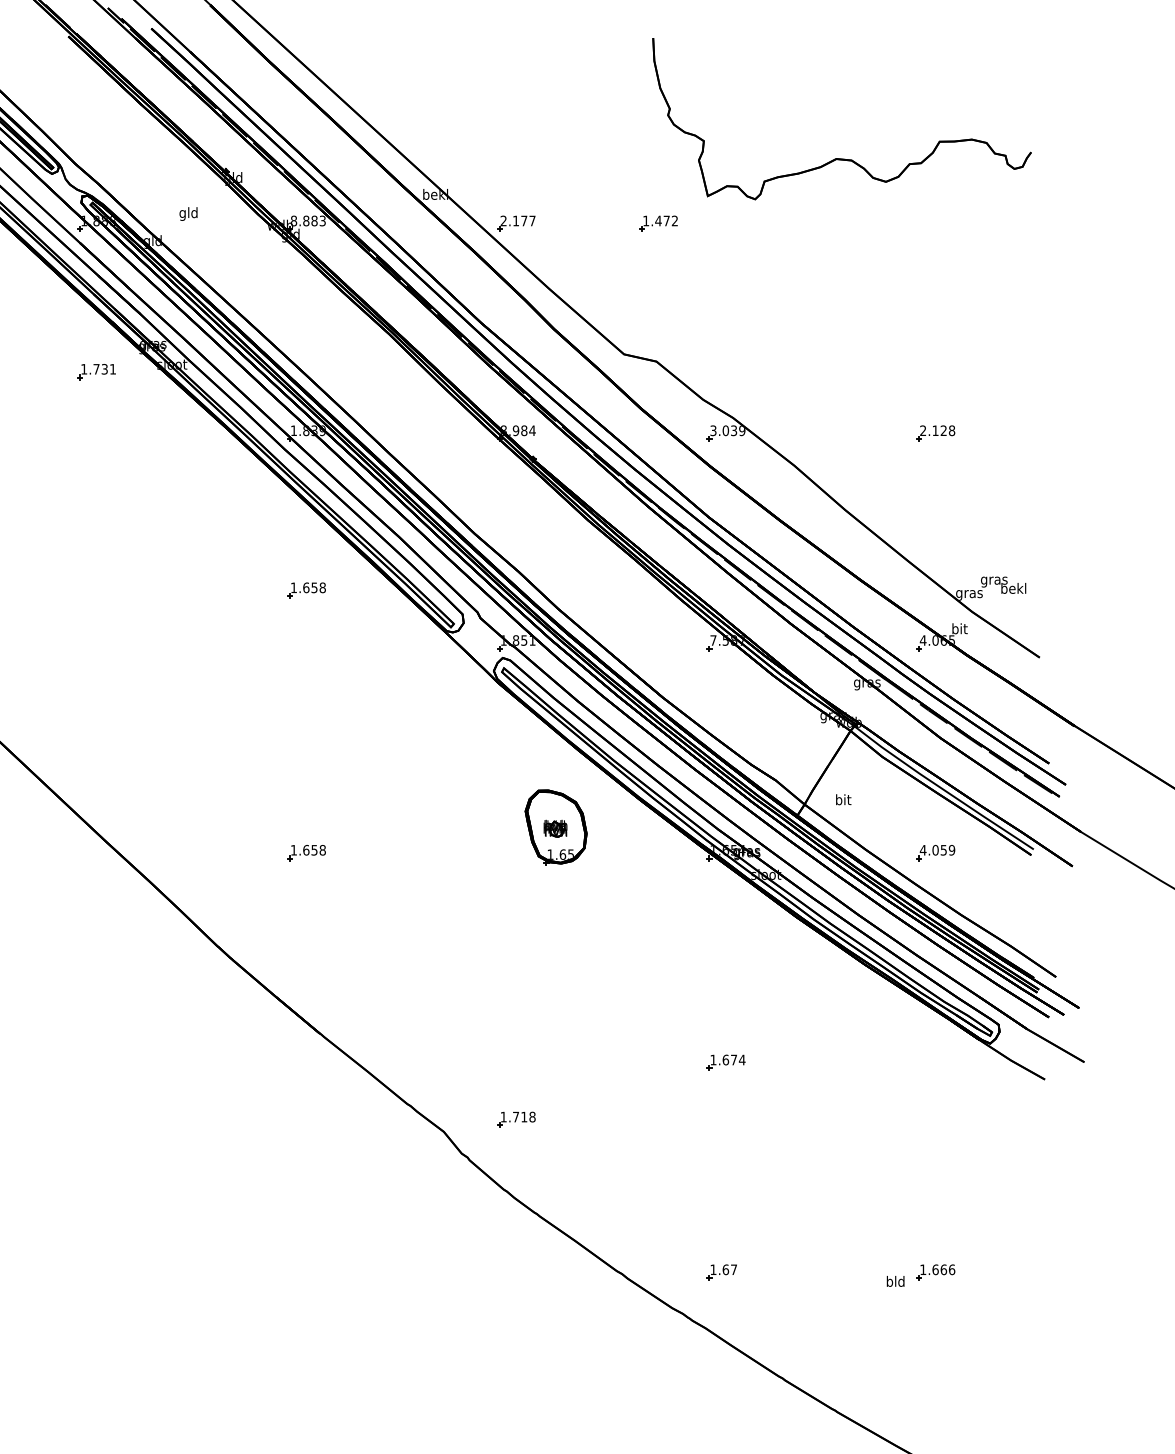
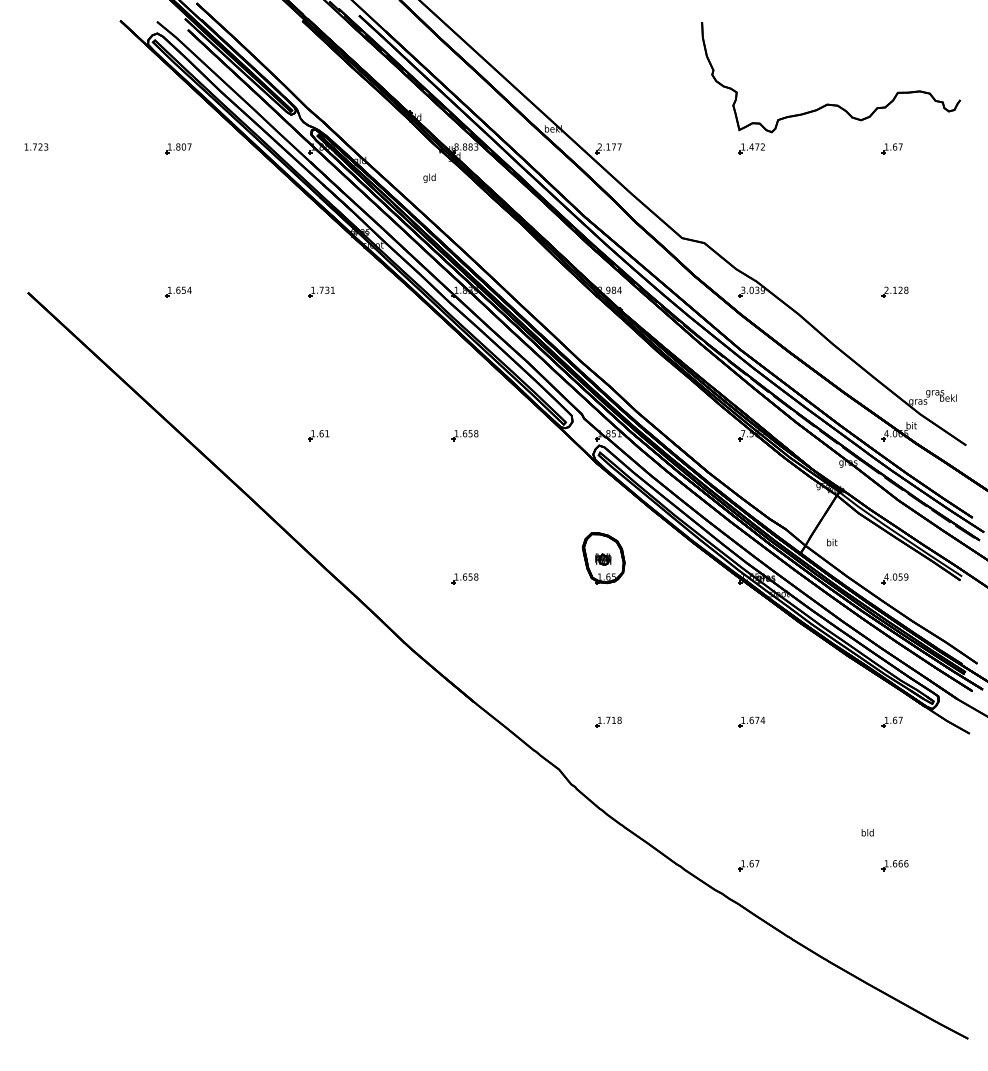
text: (188, 212) -> (429, 177), moved
part: (658, 223) -> (751, 148), moved
part: (930, 223) -> (891, 148), added
part: (96, 370) -> (321, 291), moved
part: (305, 590) -> (464, 435), moved
part: (91, 643) -> (318, 435), added
part: (555, 827) -> (603, 558), moved
part: (930, 1061) -> (891, 721), added
part: (516, 1118) -> (608, 721), moved
text: (895, 1281) -> (867, 832), moved

